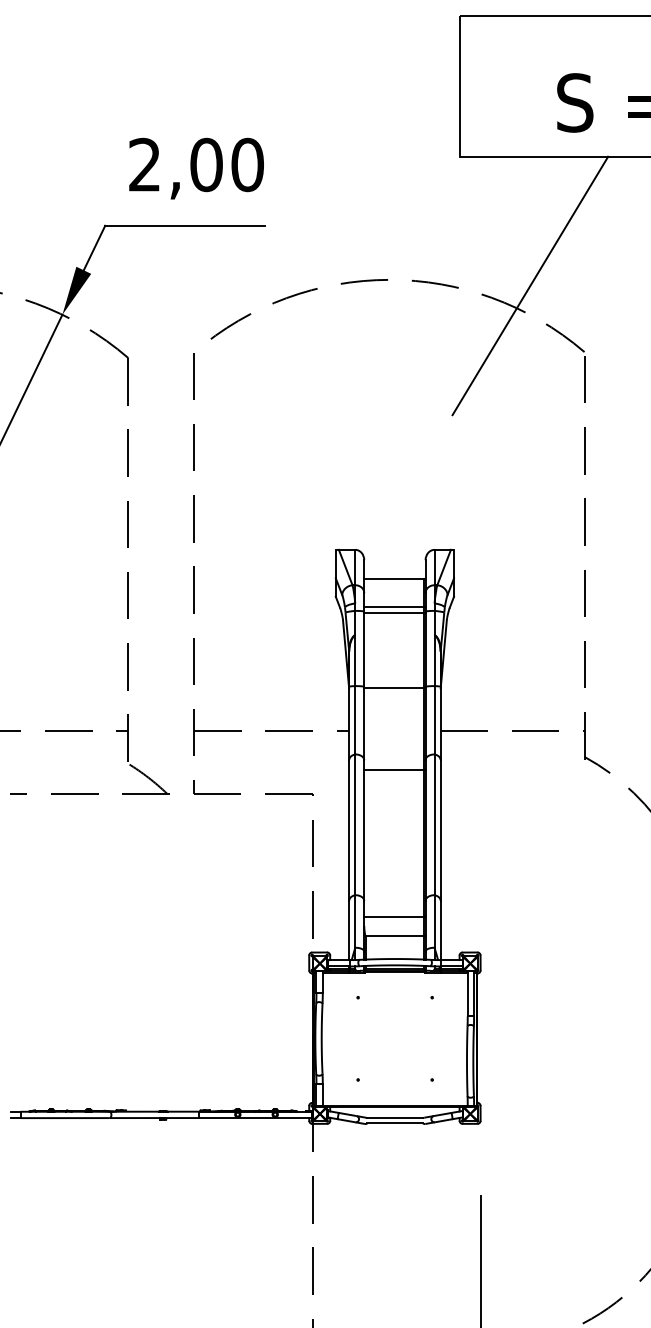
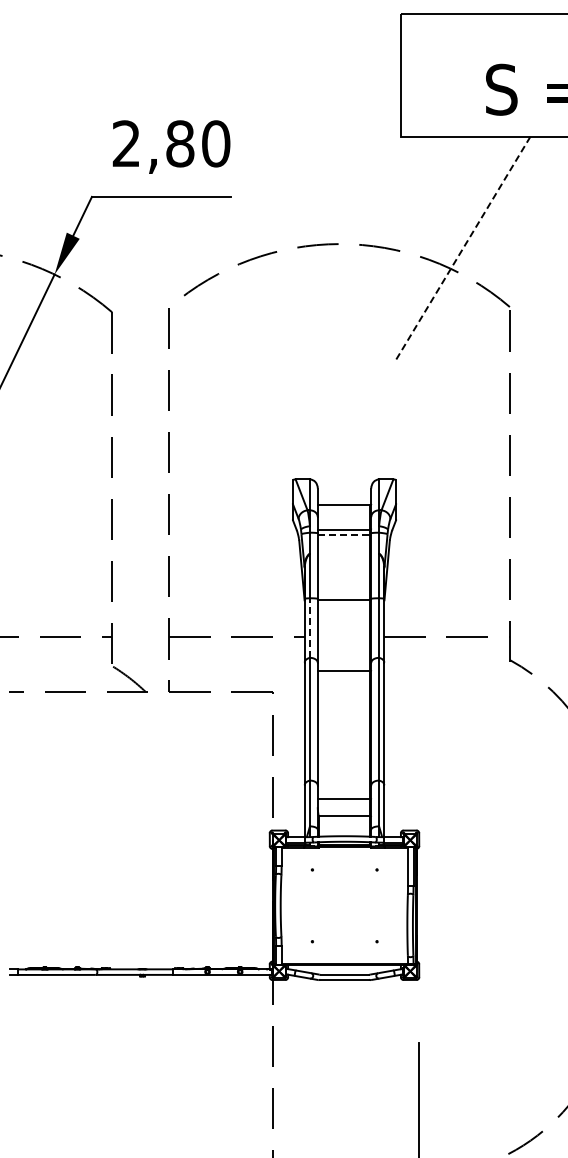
text: (206, 164) -> (180, 143), 2,00 -> 2,80
line: (530, 286) -> (462, 249), solid -> dashed
line: (394, 612) -> (344, 534), solid -> dashed
line: (354, 720) -> (309, 628), solid -> dashed

